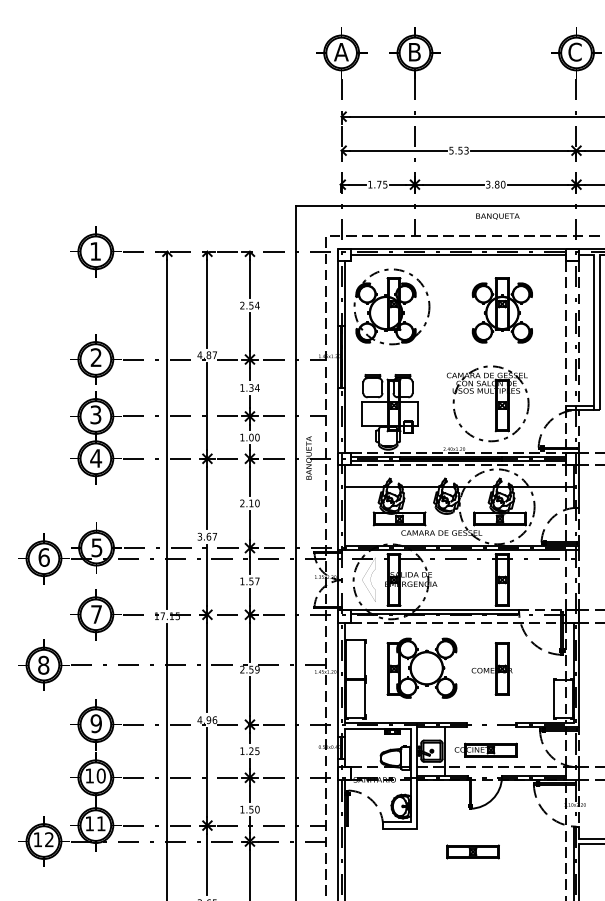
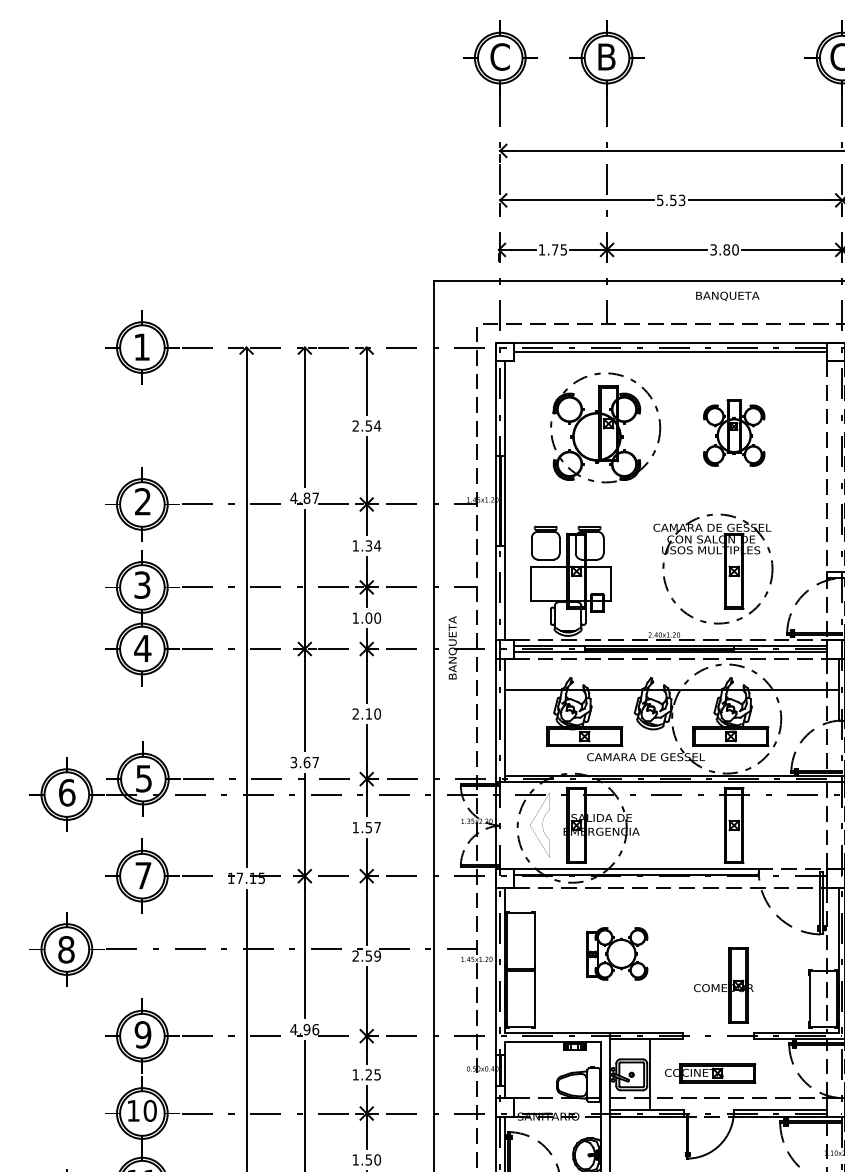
text: (341, 51) -> (500, 55), A -> C
part: (391, 306) -> (604, 427), moved
part: (501, 310) -> (733, 433), size x0.7
part: (421, 667) -> (616, 952), size x0.6
part: (491, 668) -> (722, 984), moved

